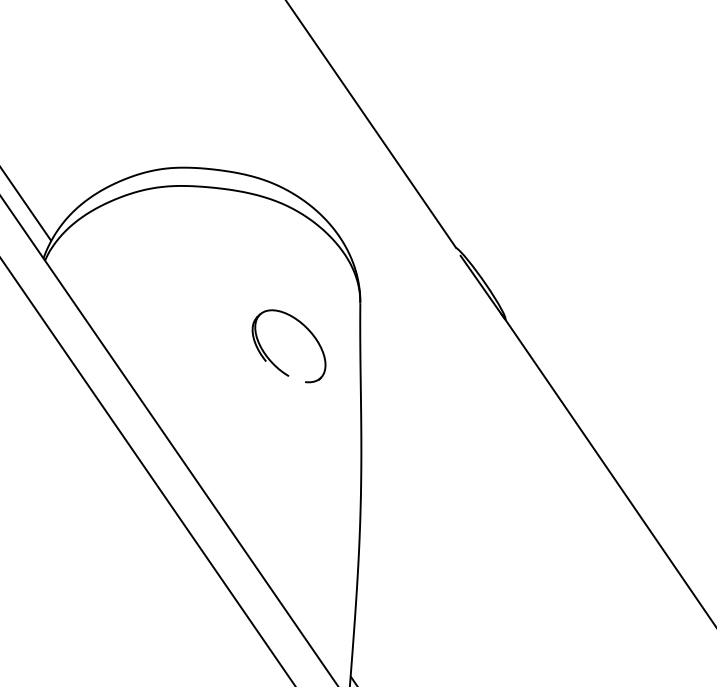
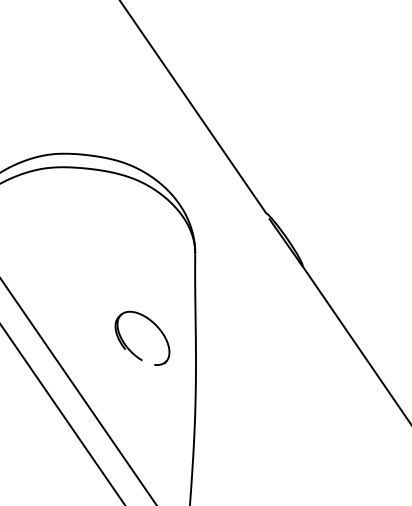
part: (272, 361) -> (130, 349), moved

